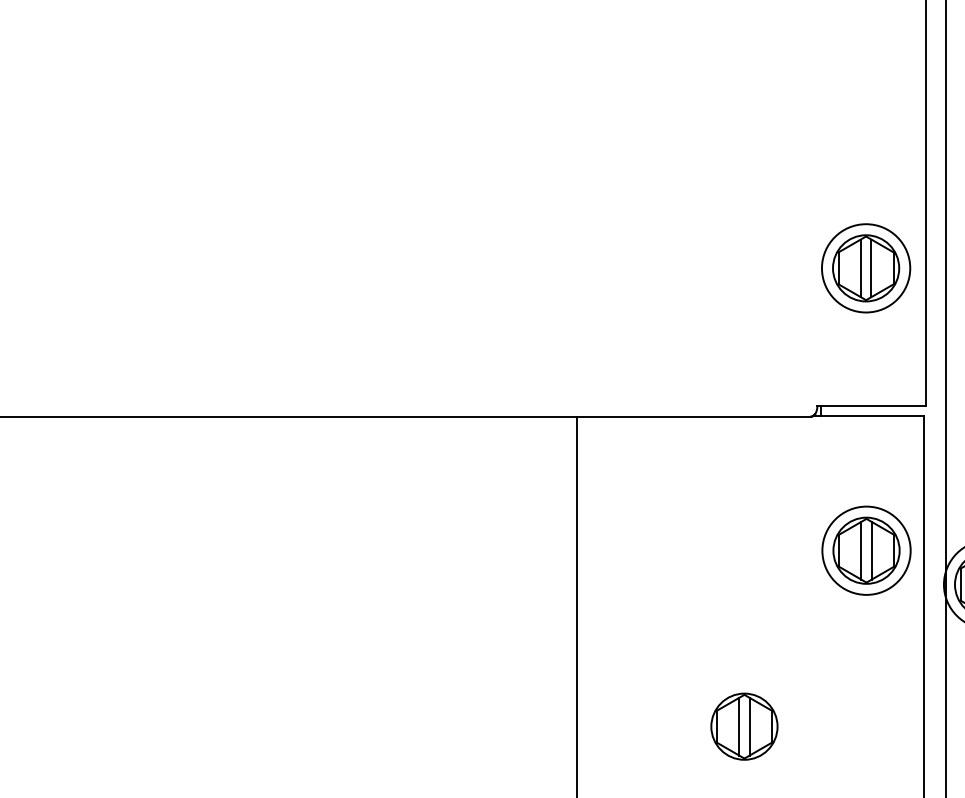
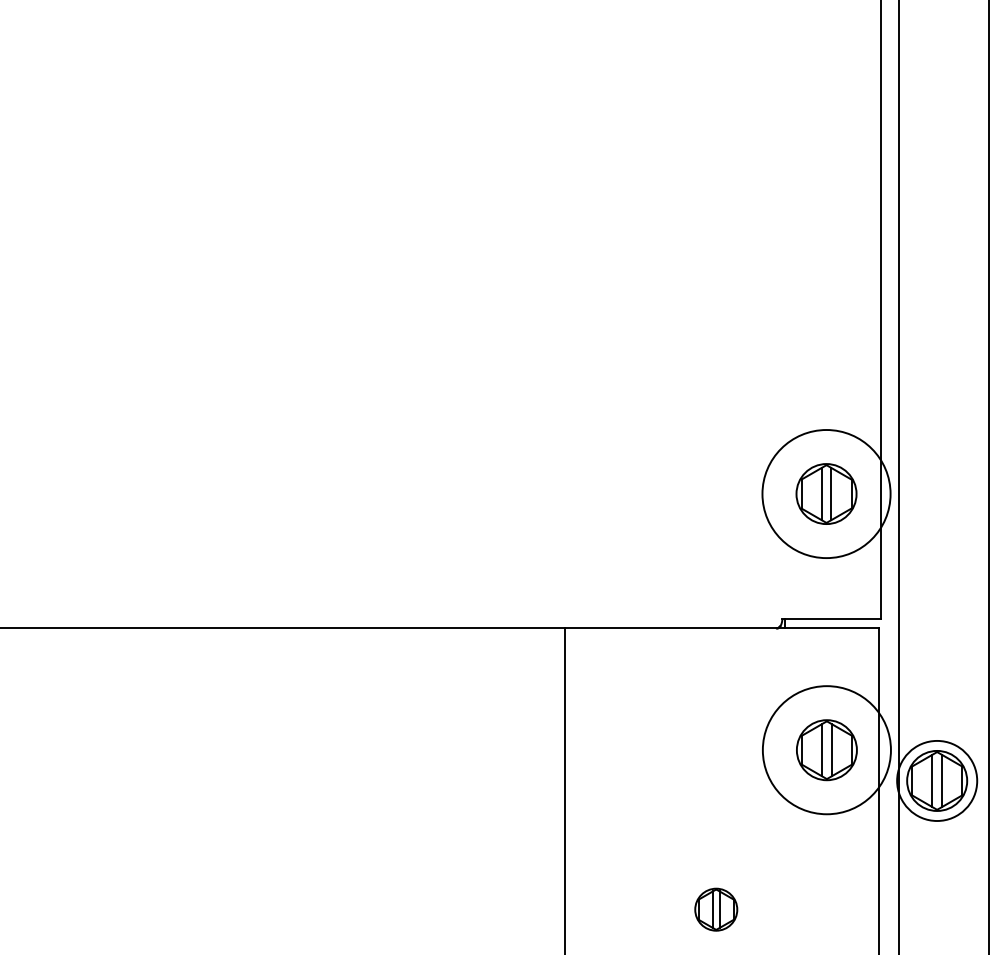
circle: (866, 268) -> (826, 494), size x1.6
circle: (866, 551) -> (826, 750), size x1.6
part: (744, 726) -> (716, 909), size x0.7

